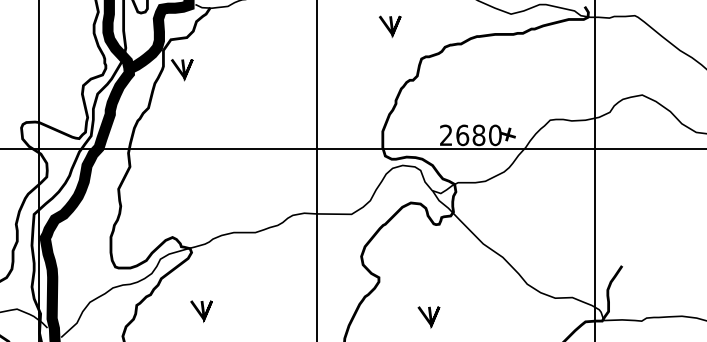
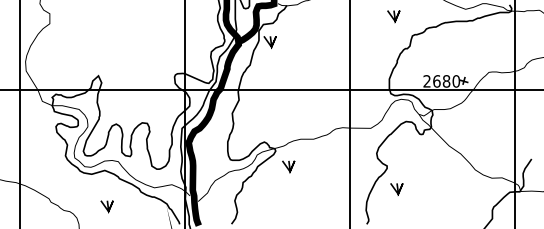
line: (201, 310) -> (288, 166), moved
line: (426, 317) -> (395, 189), moved

